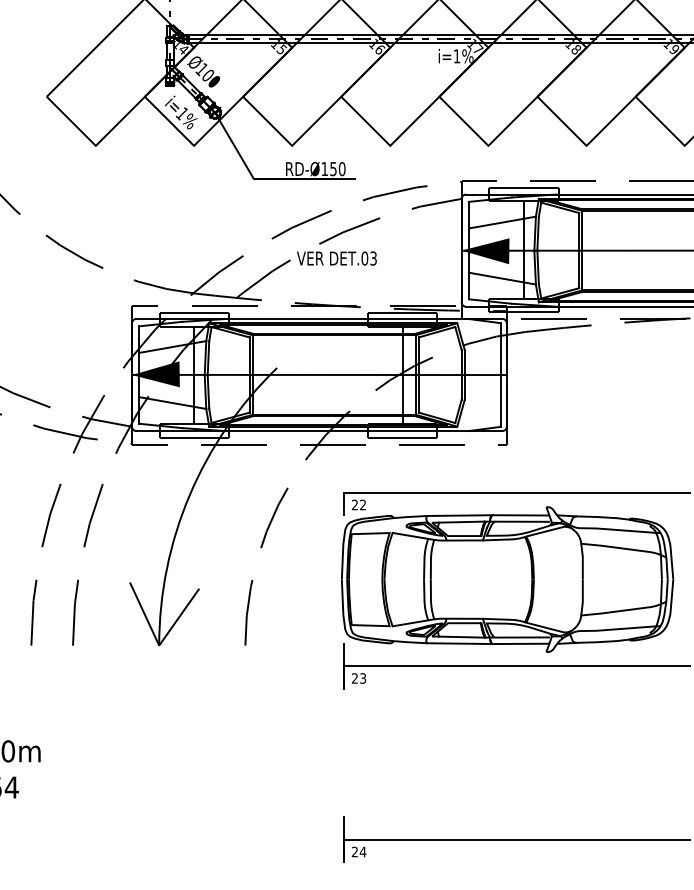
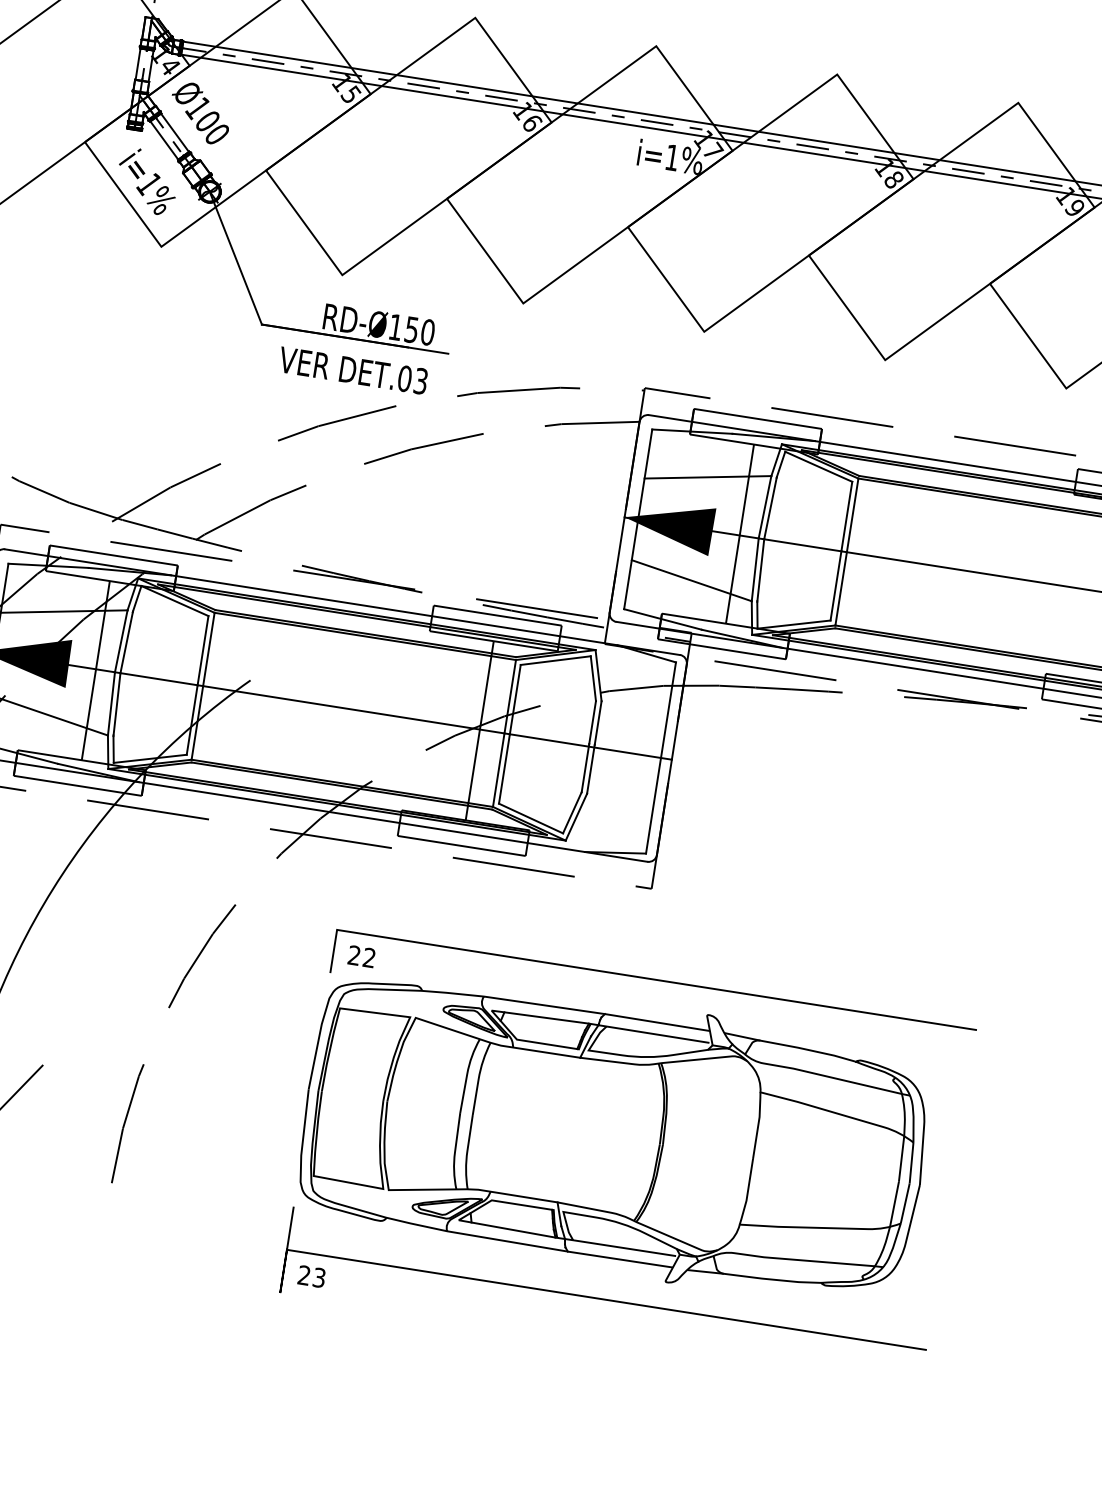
text: (336, 258) -> (352, 370), moved

